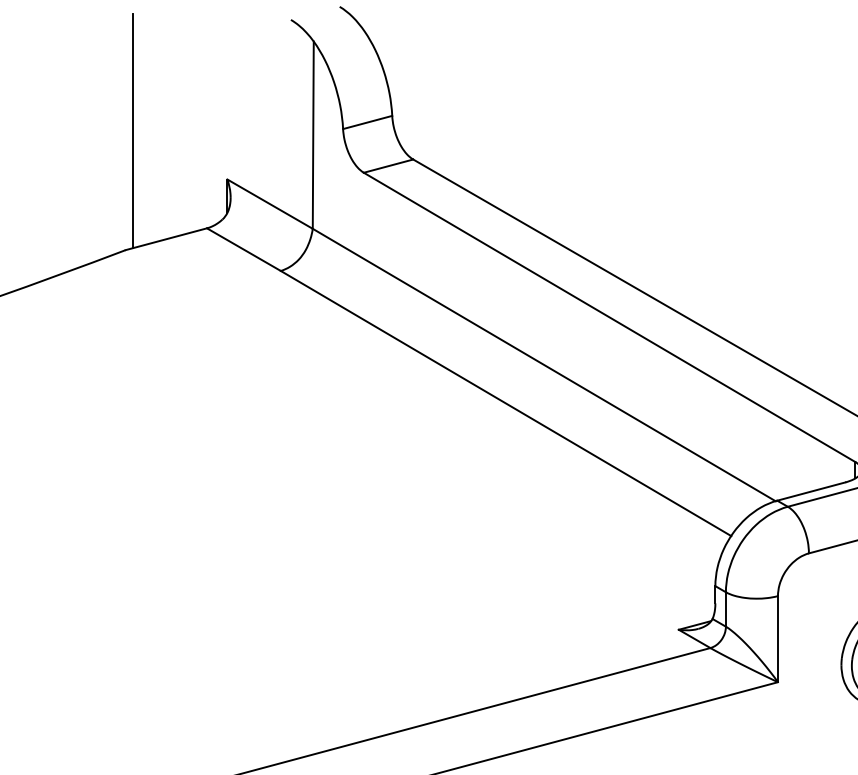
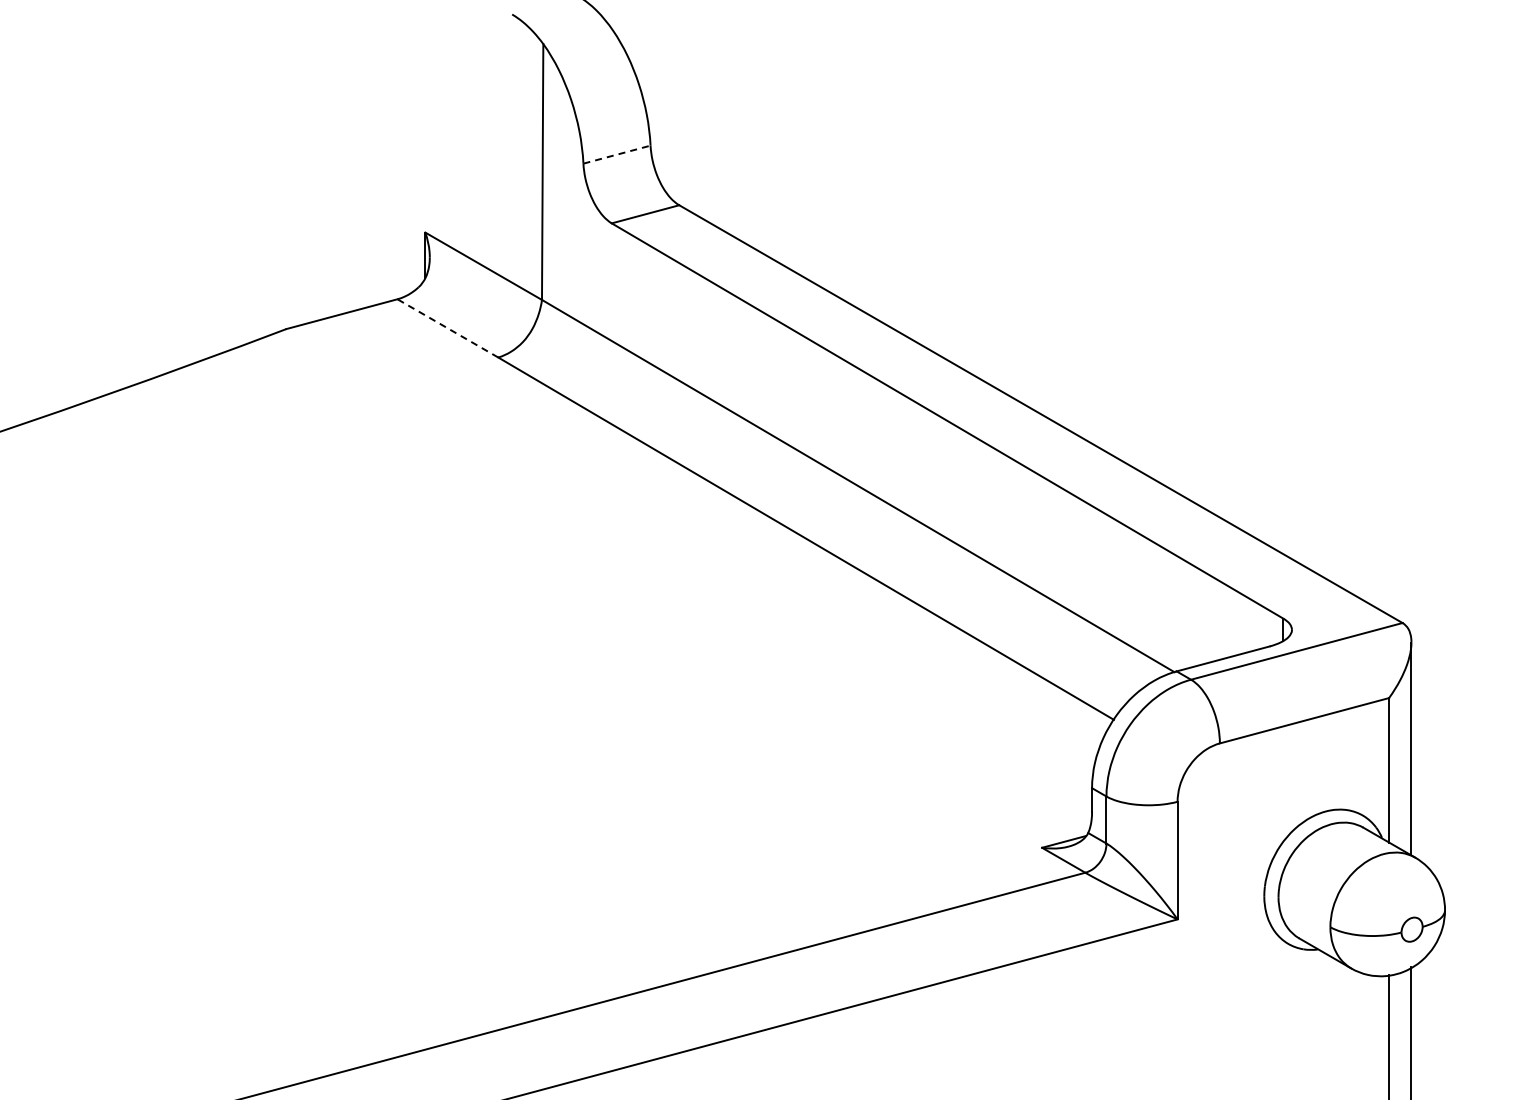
line: (368, 122) -> (617, 154), solid -> dashed
line: (132, 131) -> (295, 166), removed
line: (243, 249) -> (447, 328), solid -> dashed

